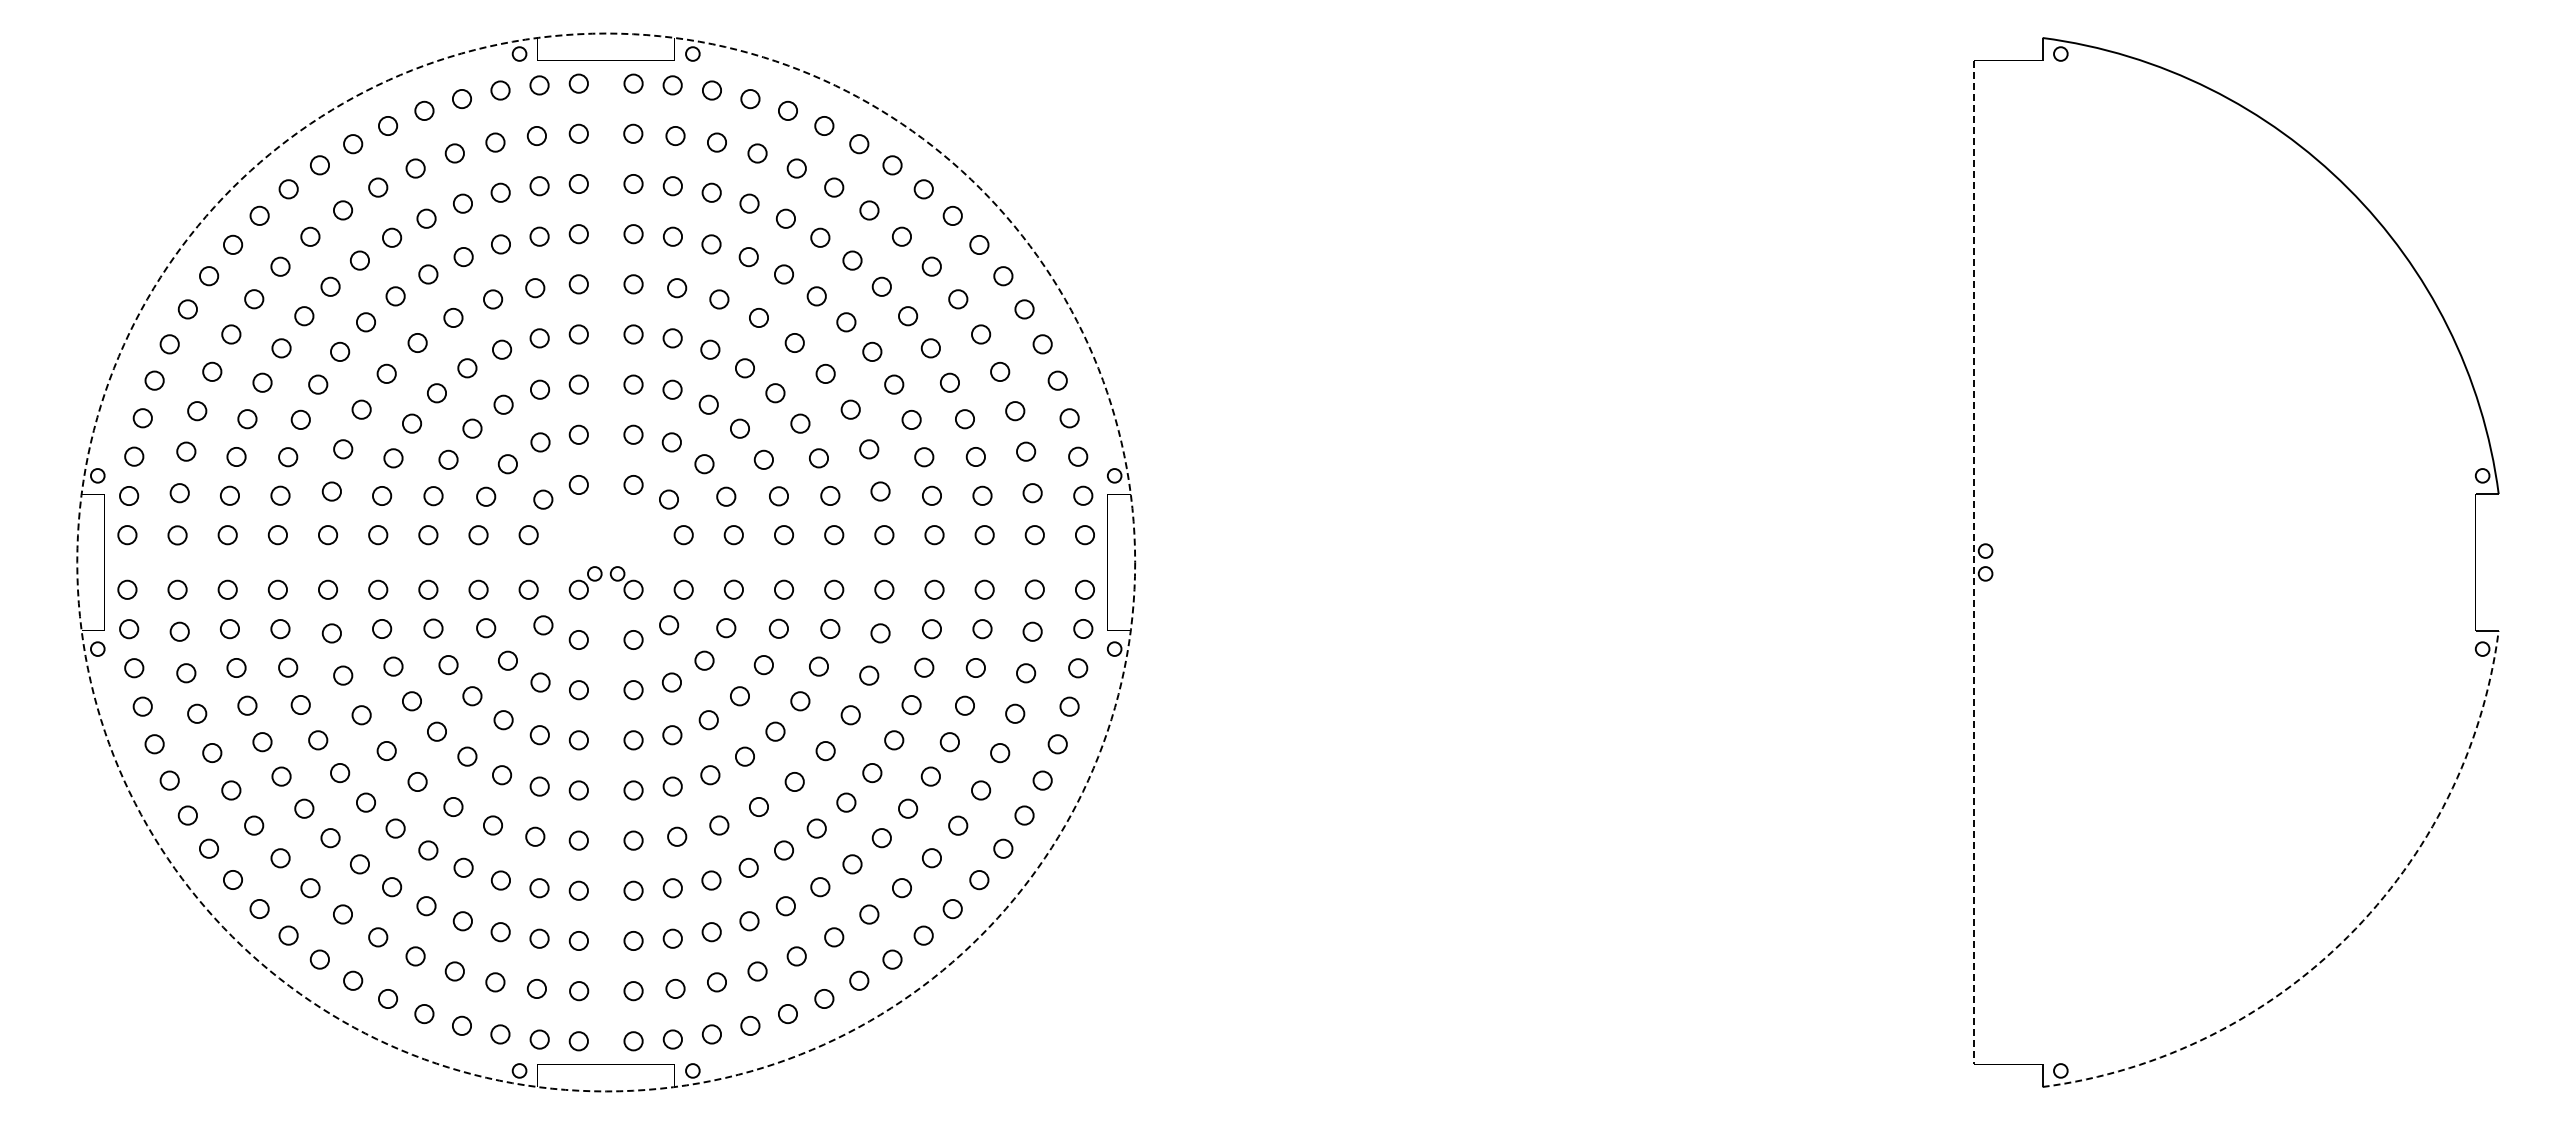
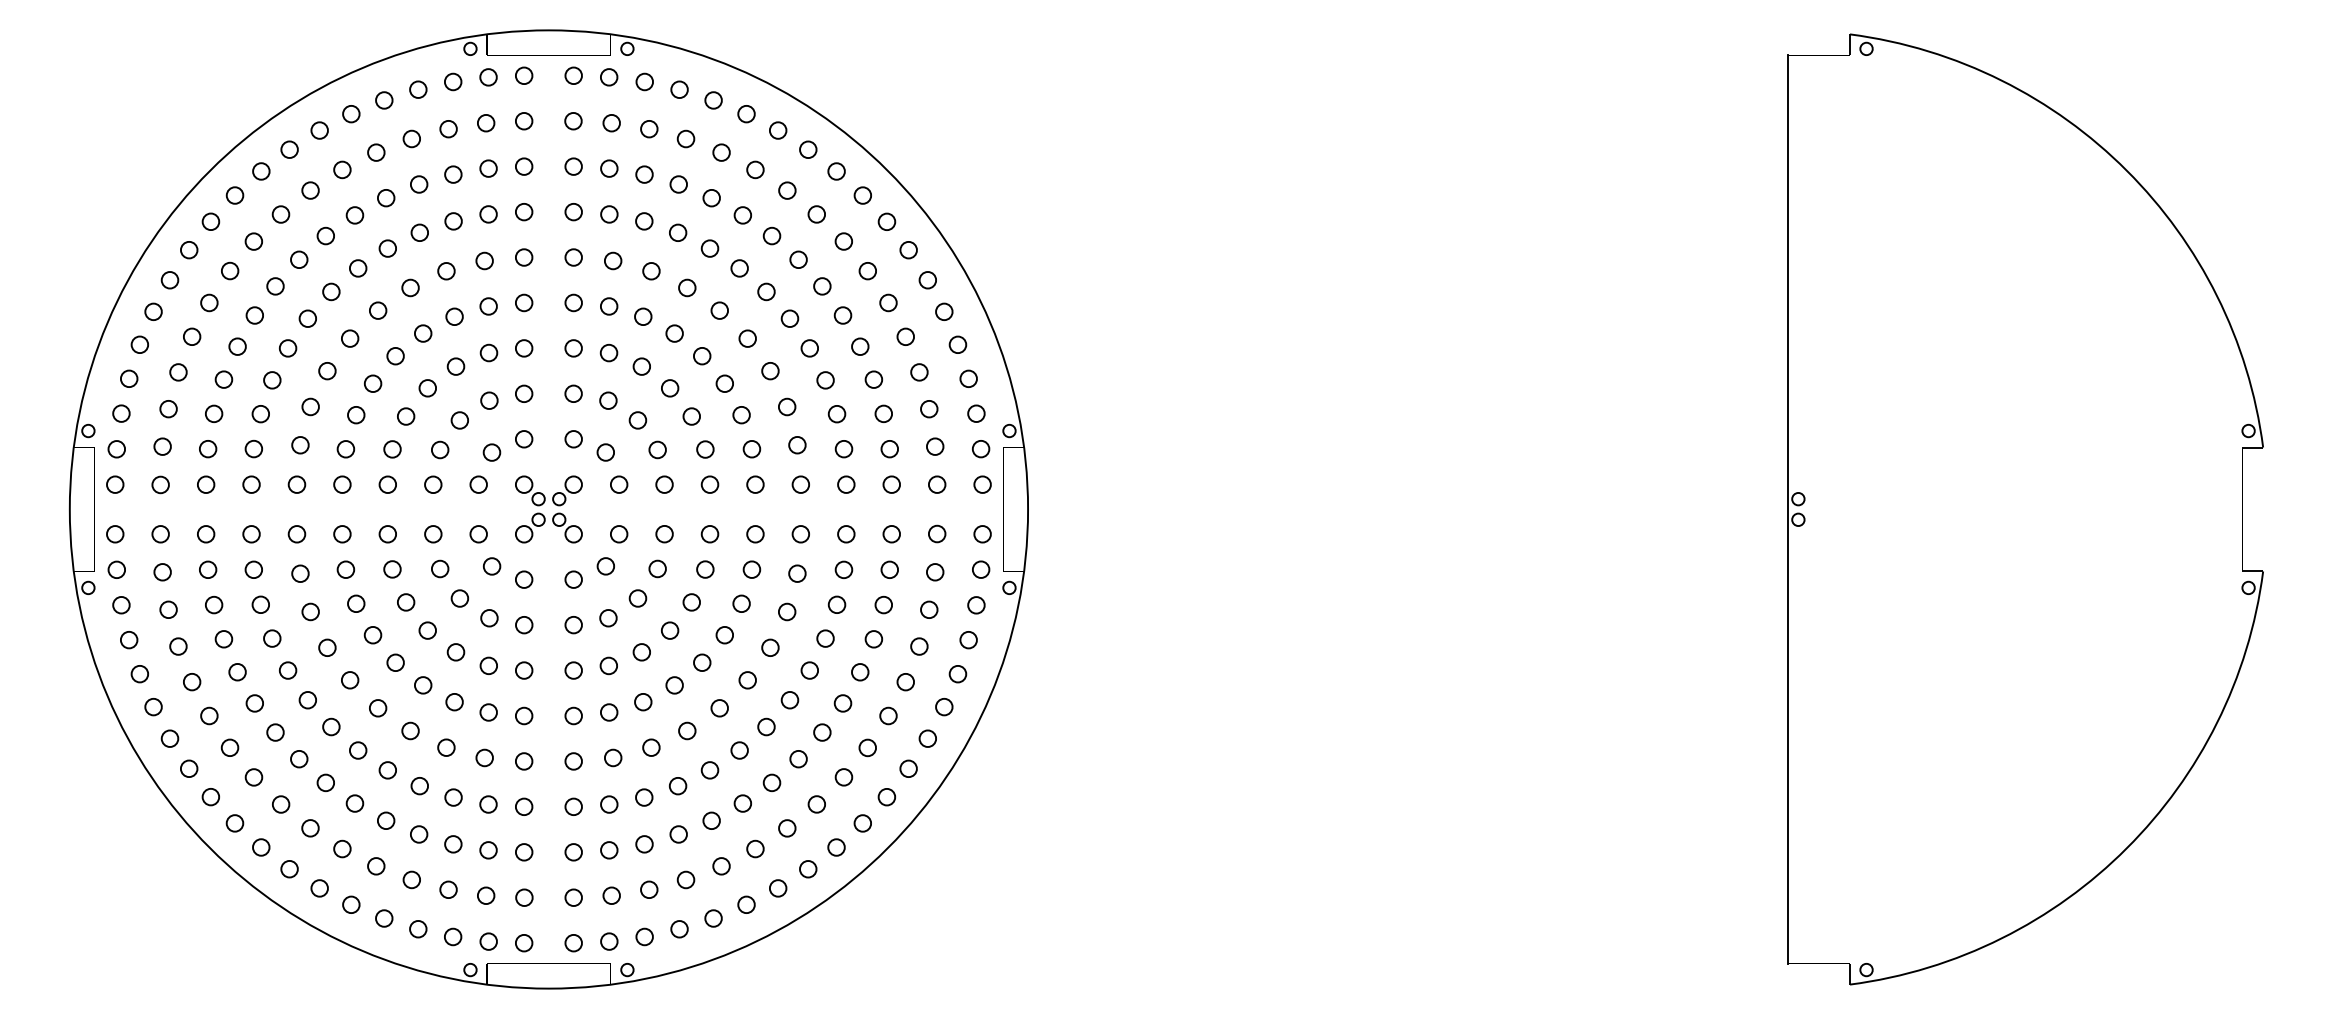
part: (600, 545) -> (543, 494), added
circle: (606, 562) -> (549, 509), dashed -> solid
line: (1974, 562) -> (1788, 509), dashed -> solid
arc: (2348, 936) -> (2127, 848), dashed -> solid

